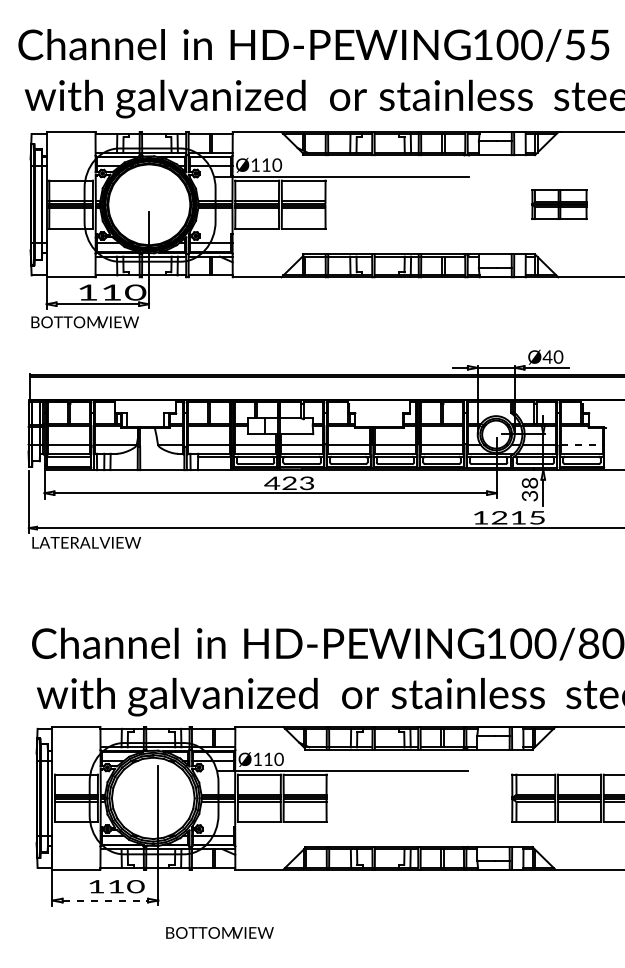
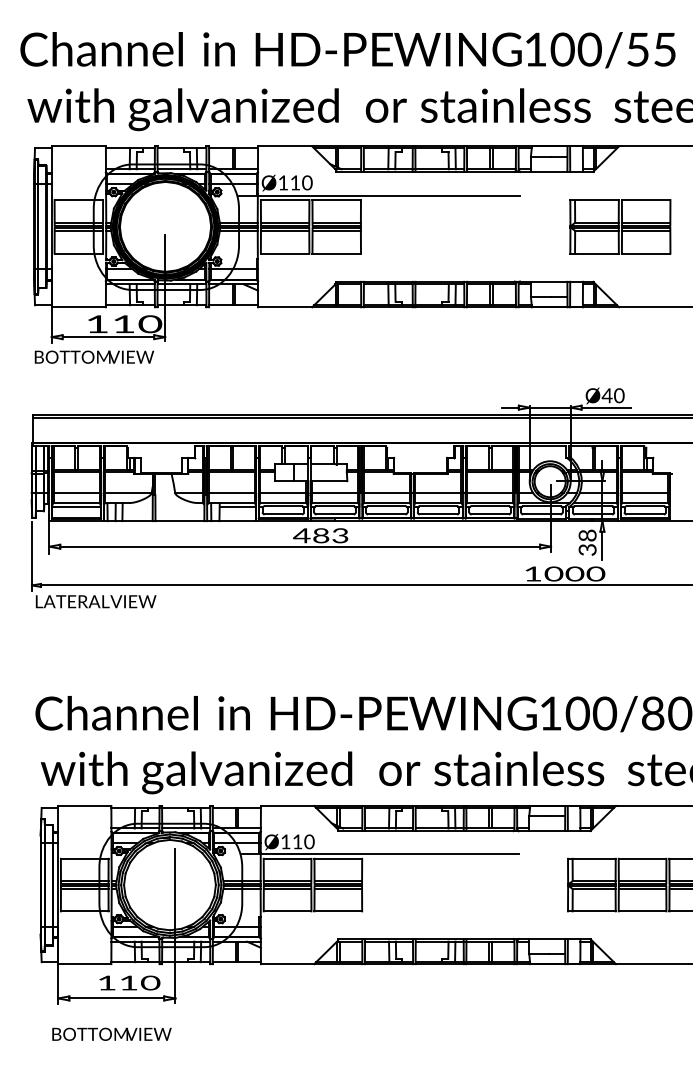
part: (559, 204) -> (620, 226), size x1.67
line: (581, 444) -> (644, 492), dashed -> solid
text: (289, 483) -> (320, 535), 423 -> 483
text: (518, 517) -> (574, 573), 1215 -> 1000
line: (105, 900) -> (116, 998), dashed -> solid
text: (219, 932) -> (111, 1033), moved

